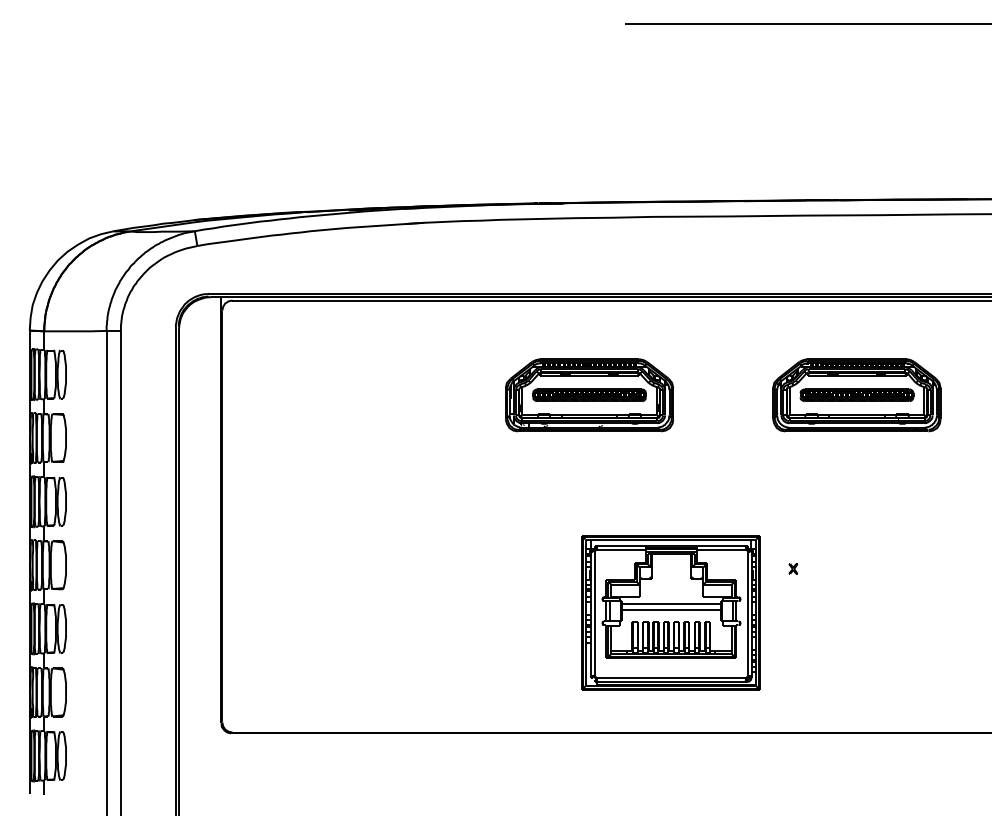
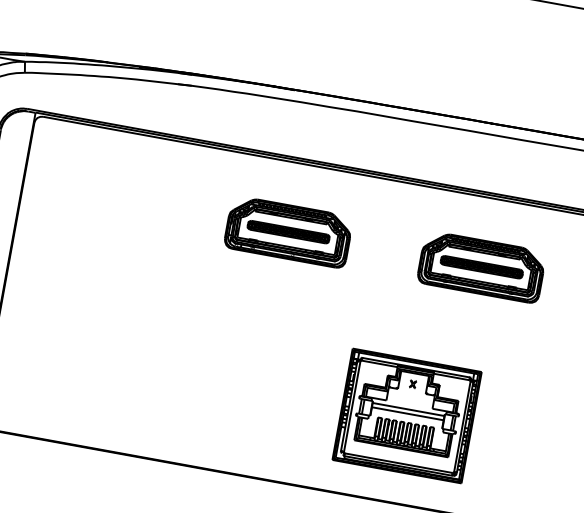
part: (670, 612) -> (406, 415), moved

